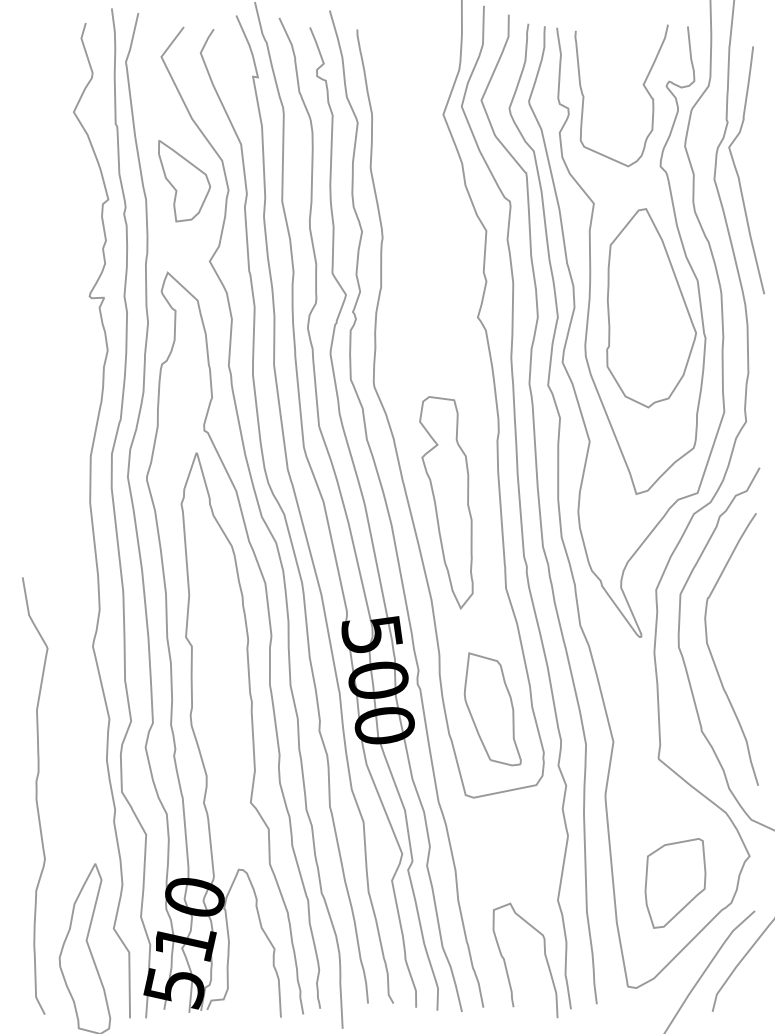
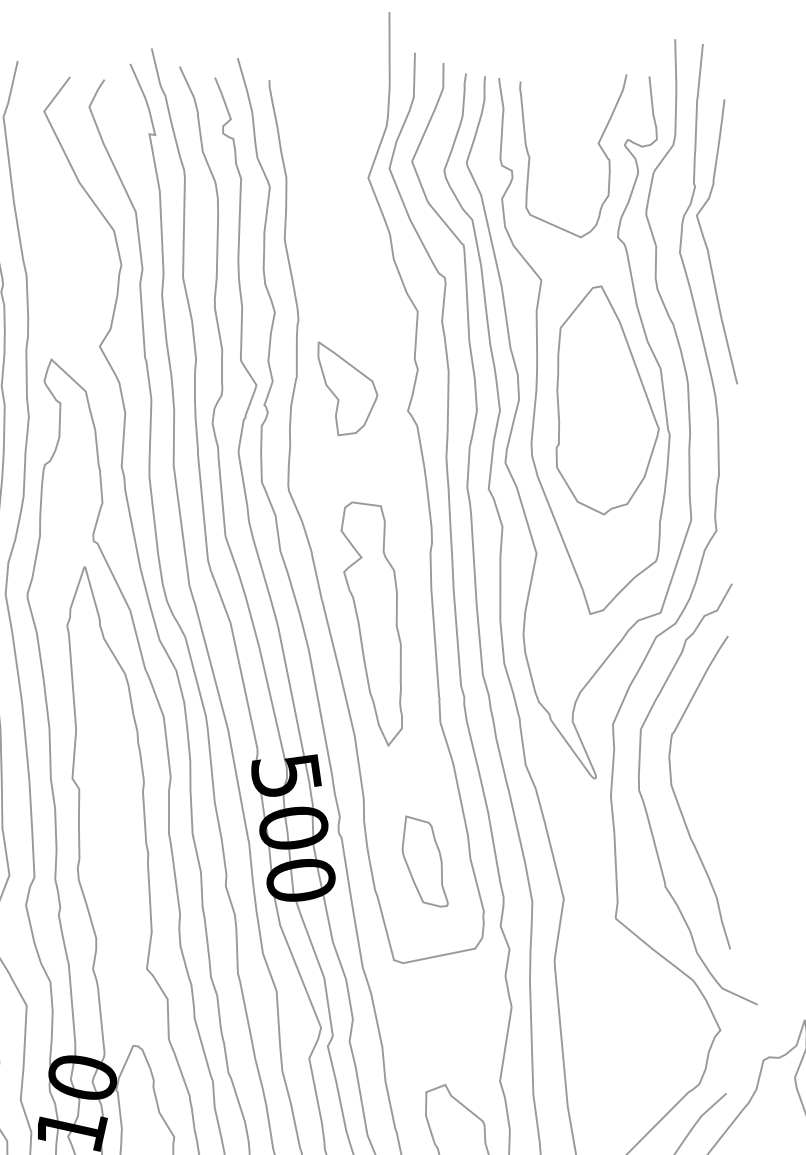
part: (184, 181) -> (347, 389), moved
part: (492, 709) -> (424, 861), size x0.7
part: (675, 883) -> (635, 1061), removed

